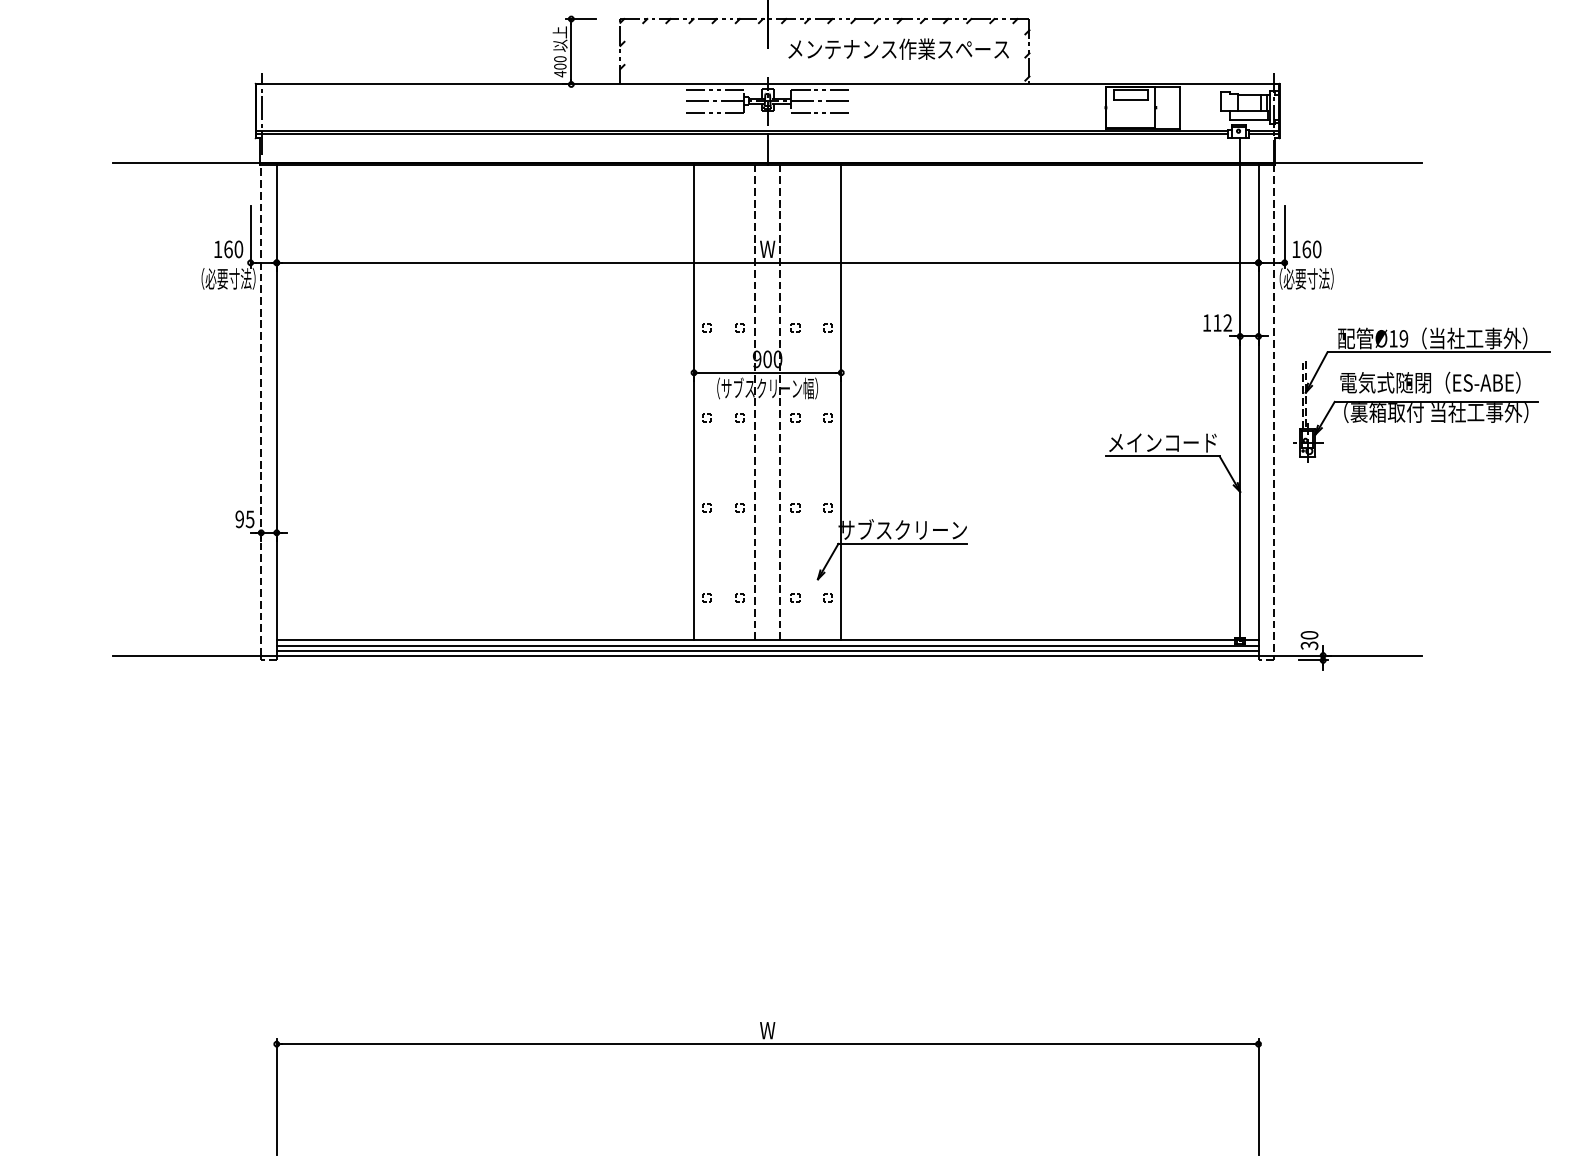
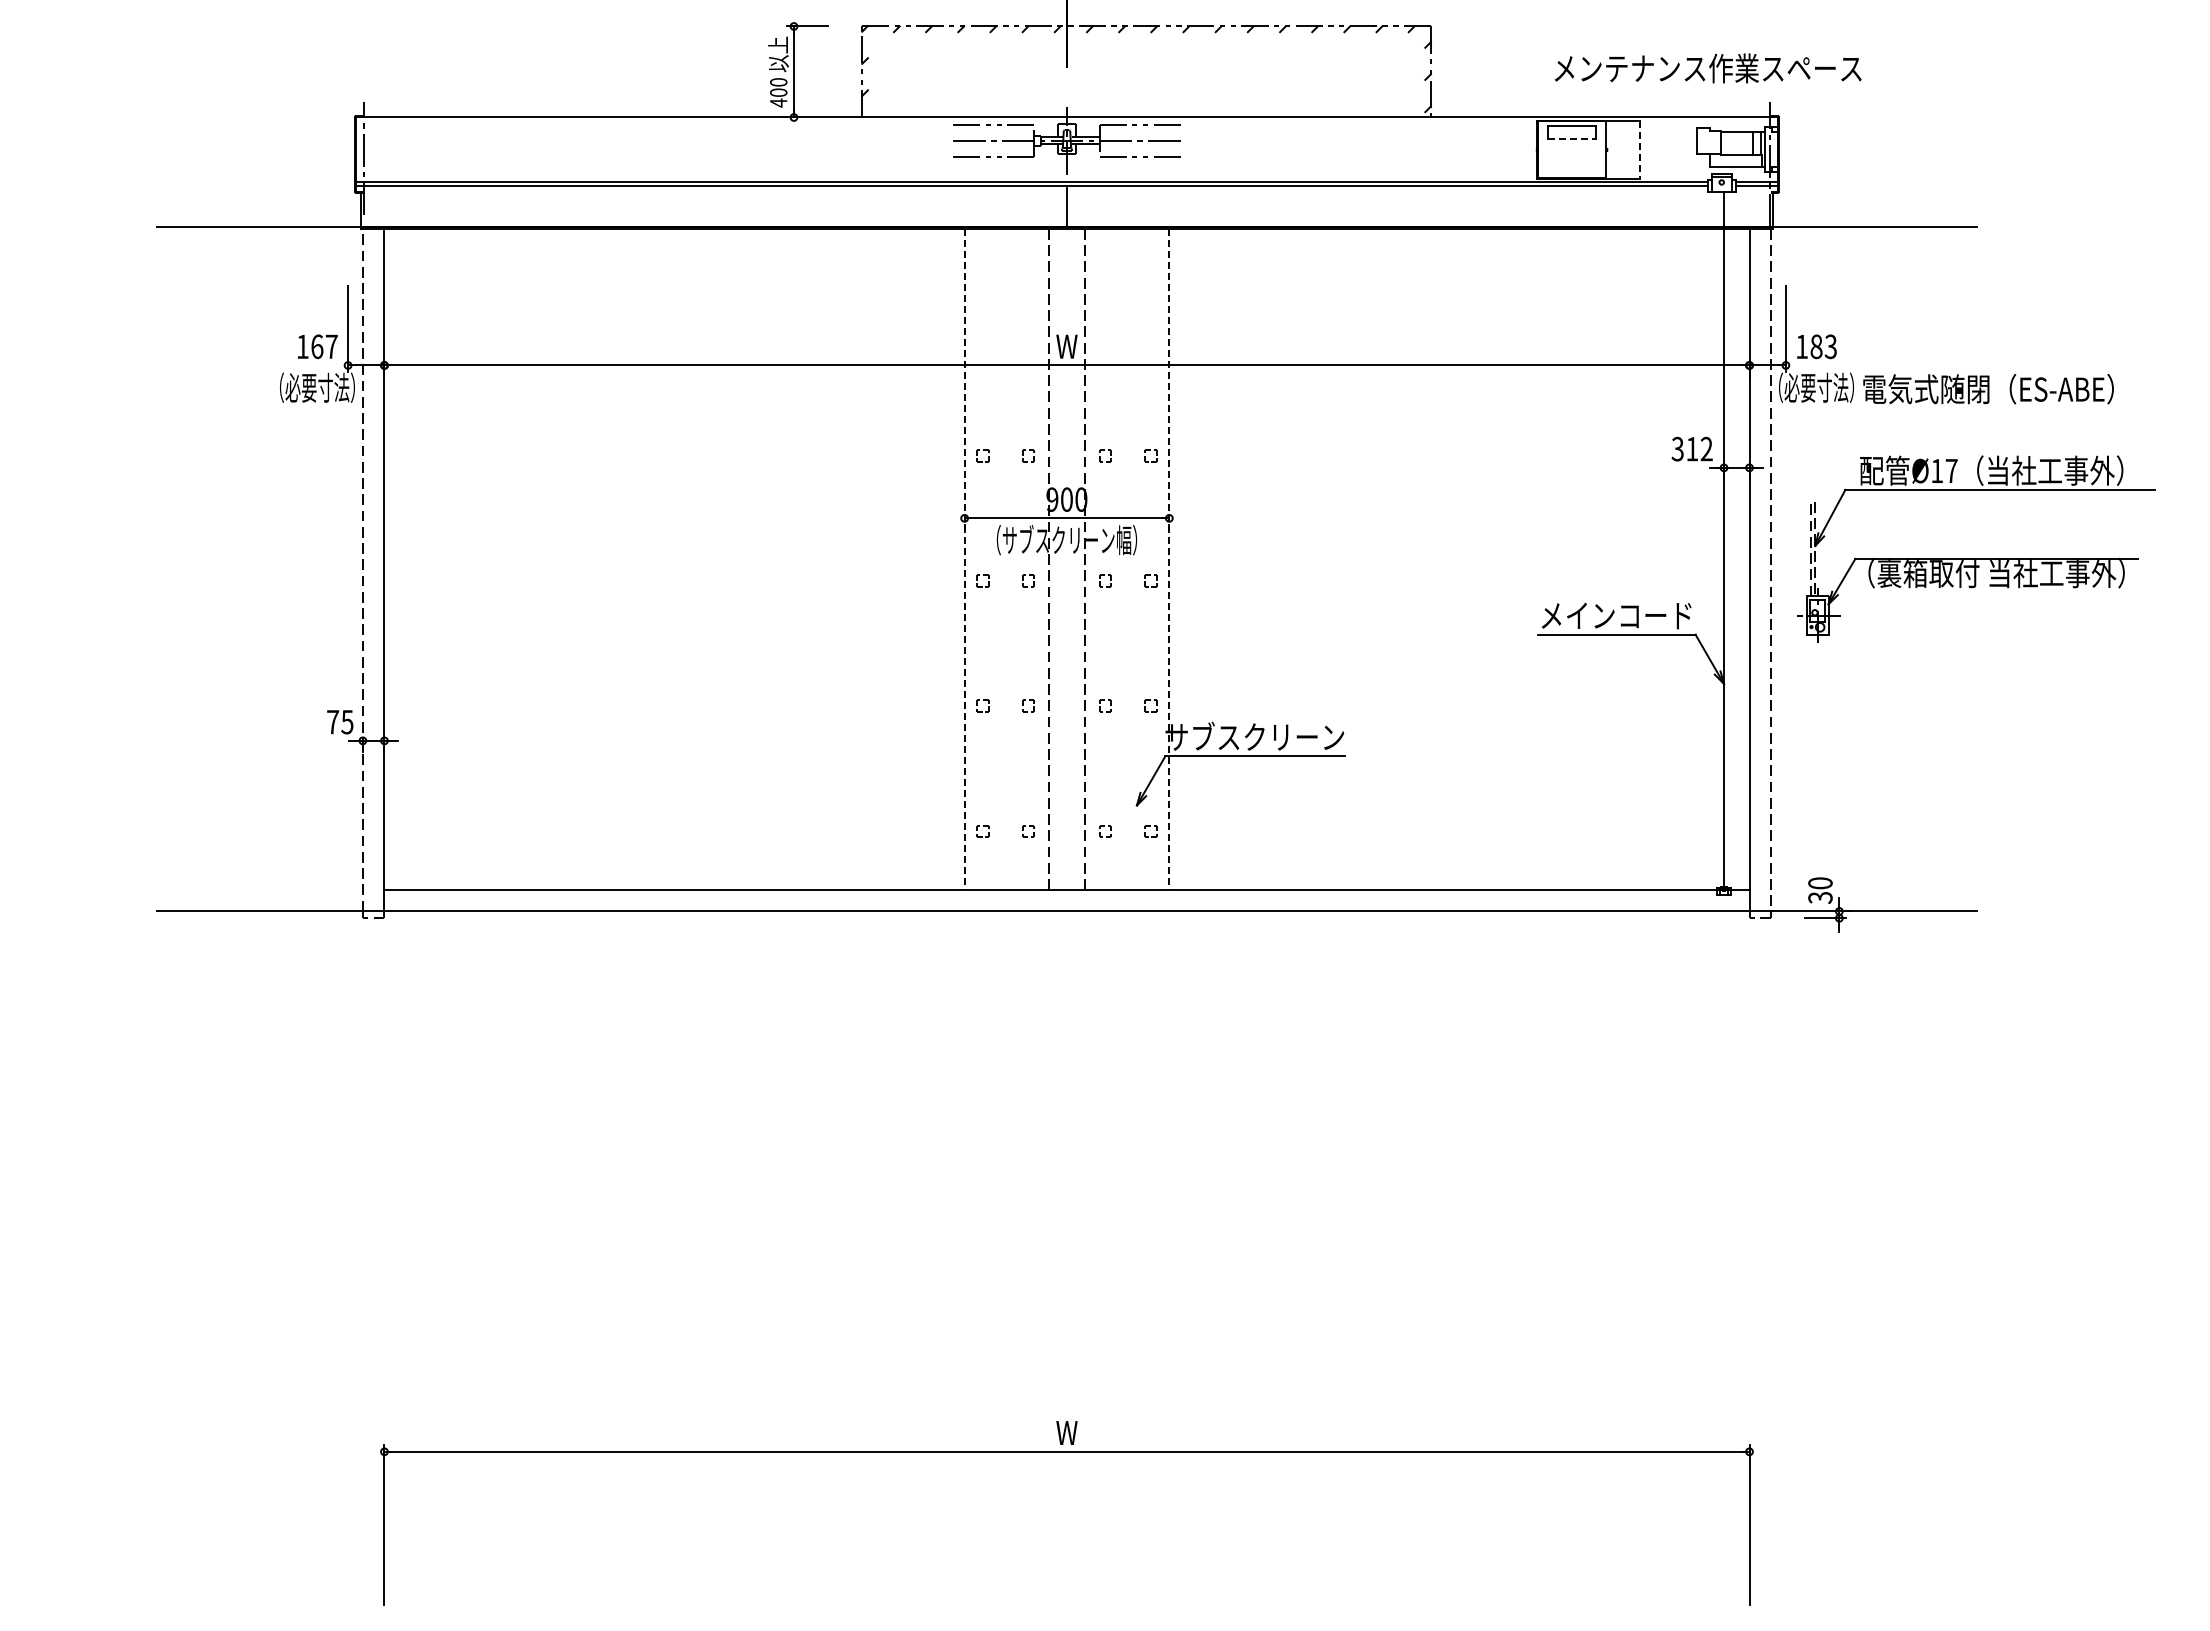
text: (898, 49) -> (1707, 68), moved
line: (1130, 99) -> (1571, 138), solid -> dashed
line: (1180, 108) -> (1640, 150), solid -> dashed
text: (238, 249) -> (331, 346), 160 -> 167
text: (1311, 249) -> (1823, 346), 160 -> 183
text: (1206, 322) -> (1677, 448), 112 -> 312
text: (1403, 338) -> (1951, 470), Ø19 -> Ø17
text: (1430, 382) -> (1988, 388), moved
line: (693, 402) -> (964, 559), solid -> dashed
line: (841, 402) -> (1169, 559), solid -> dashed
text: (240, 518) -> (333, 721), 95 -> 75
line: (767, 645) -> (1066, 897), removed
line: (767, 651) -> (1066, 905), removed

